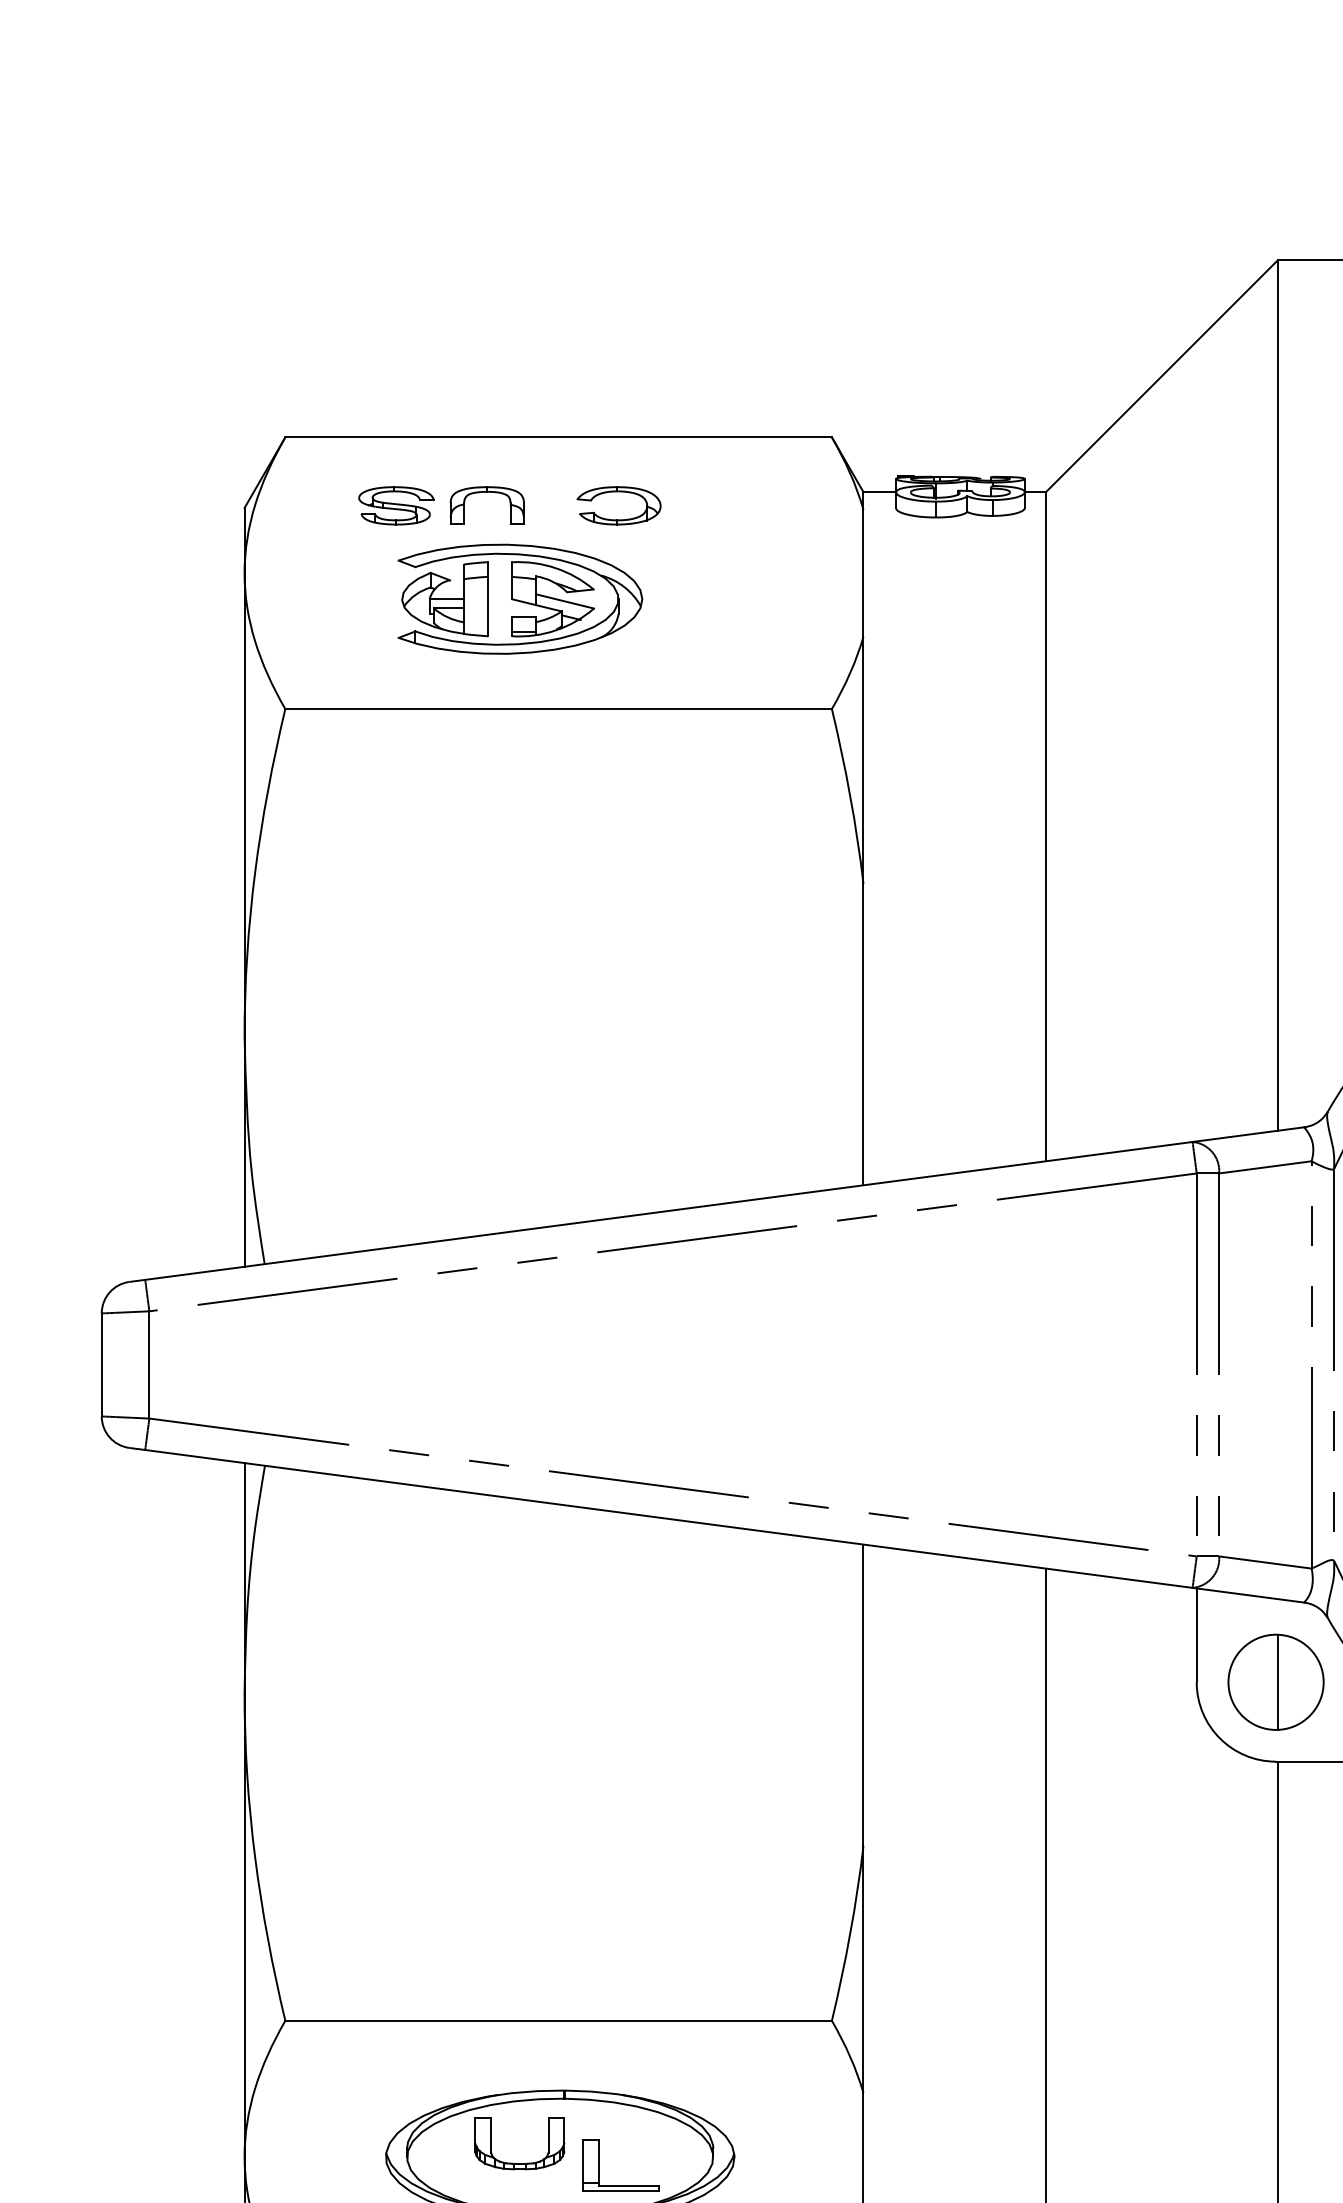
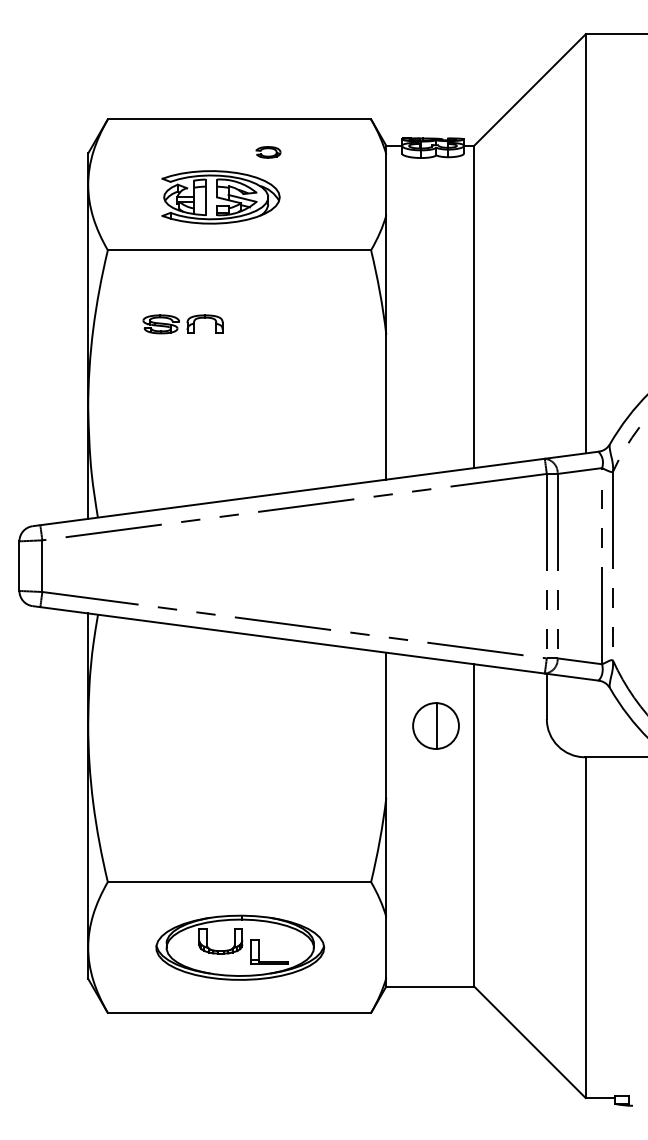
part: (440, 506) -> (182, 324), moved
part: (618, 506) -> (268, 152), size x0.6
part: (1274, 1681) -> (435, 725), moved

